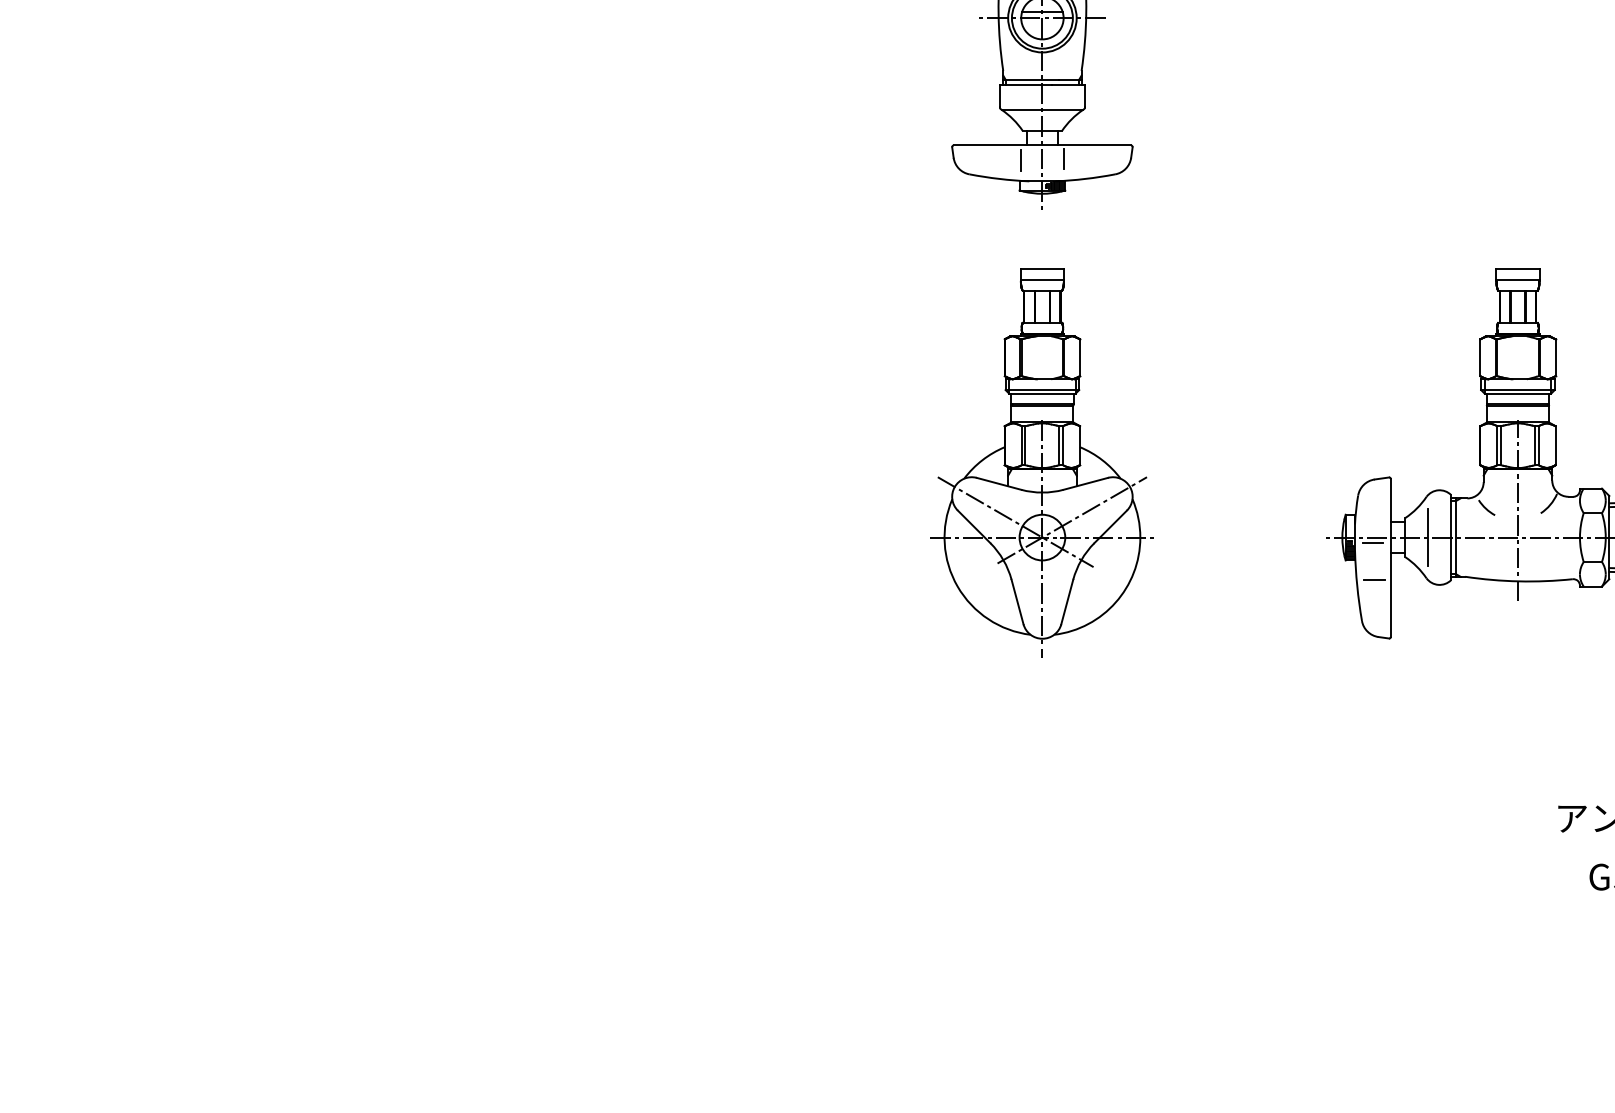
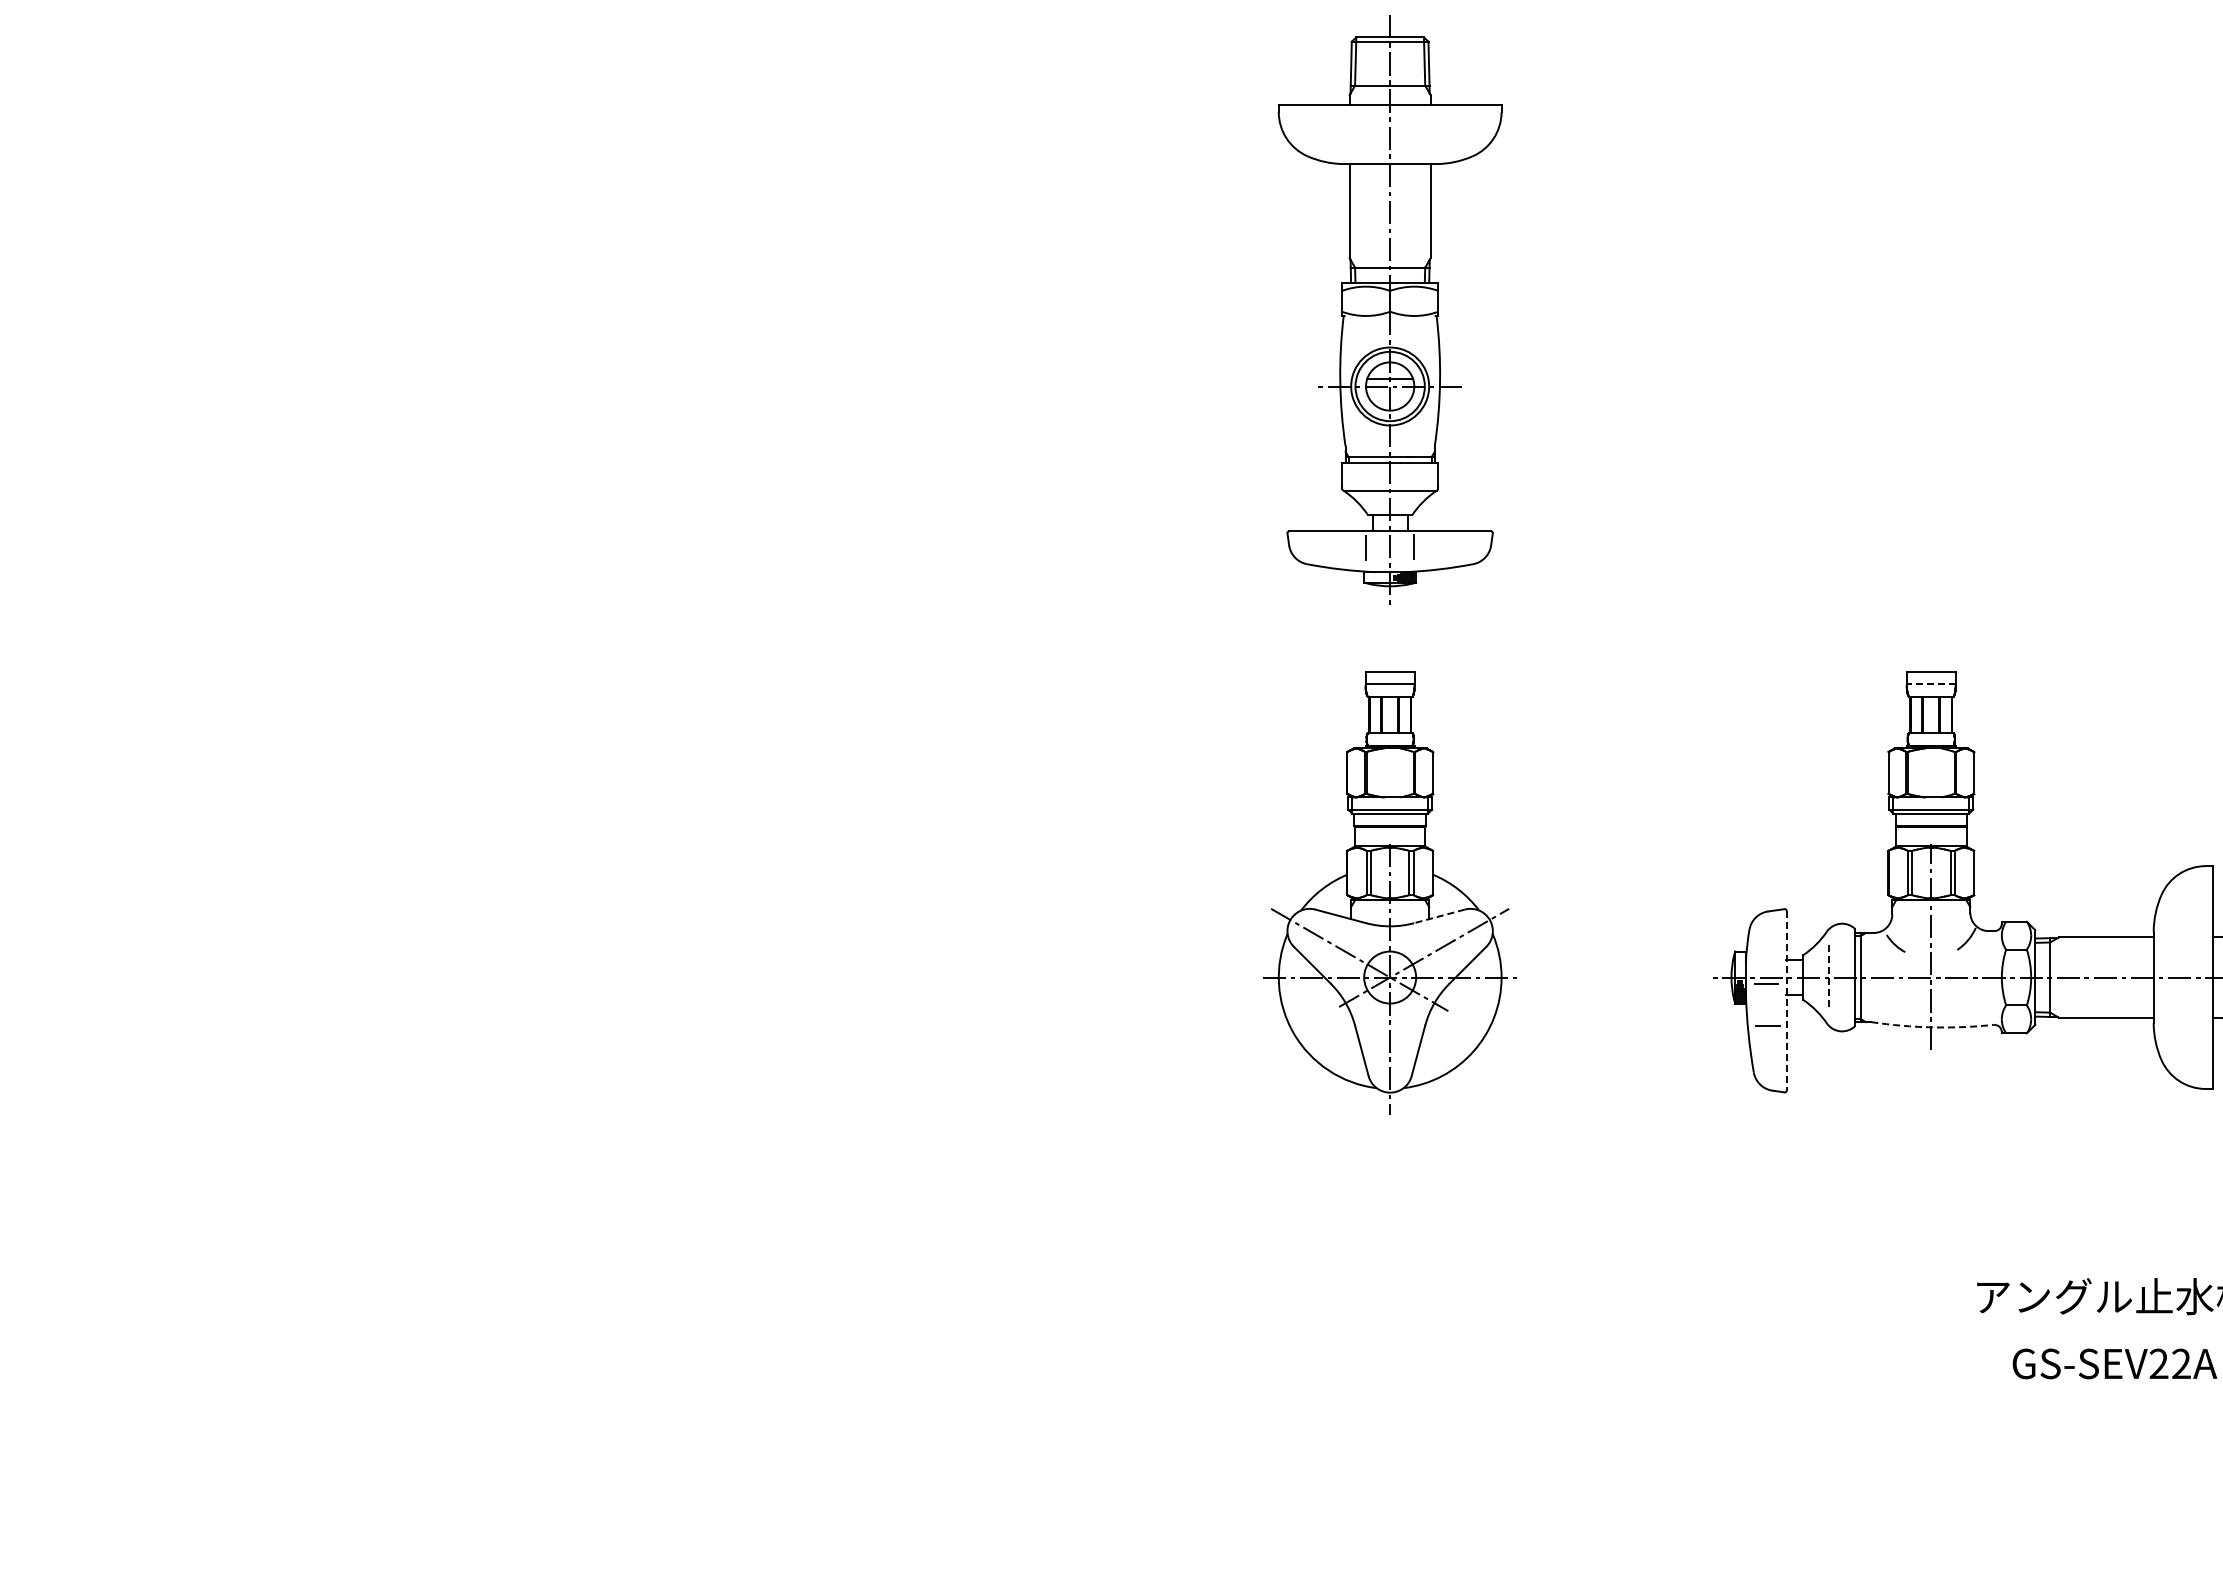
line: (1518, 280) -> (1931, 684), solid -> dashed
line: (1085, 483) -> (1439, 916), solid -> dashed
line: (1427, 538) -> (1828, 978), solid -> dashed
line: (1390, 557) -> (1786, 1000), solid -> dashed
arc: (1519, 581) -> (1932, 1027), solid -> dashed

